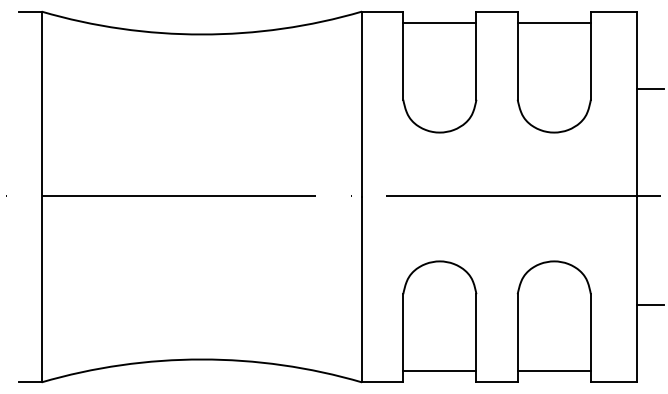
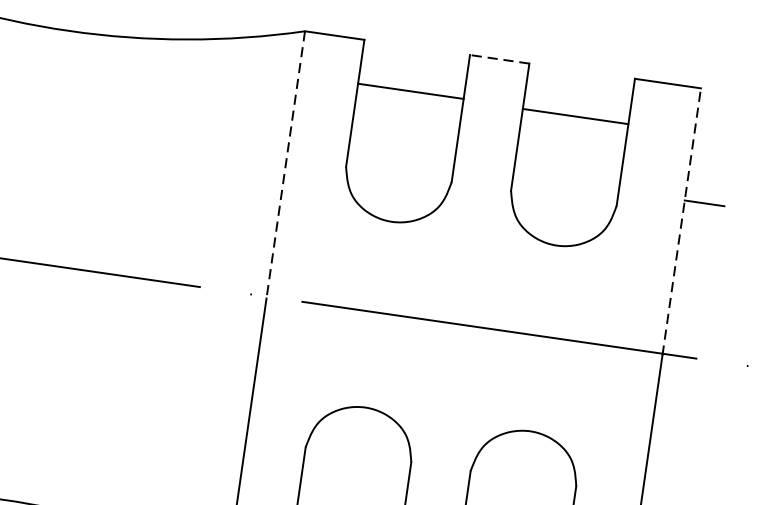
line: (497, 11) -> (500, 59), solid -> dashed
line: (439, 23) -> (410, 91), moved
line: (553, 23) -> (574, 117), moved
line: (362, 104) -> (286, 165), solid -> dashed
line: (636, 104) -> (681, 222), solid -> dashed

